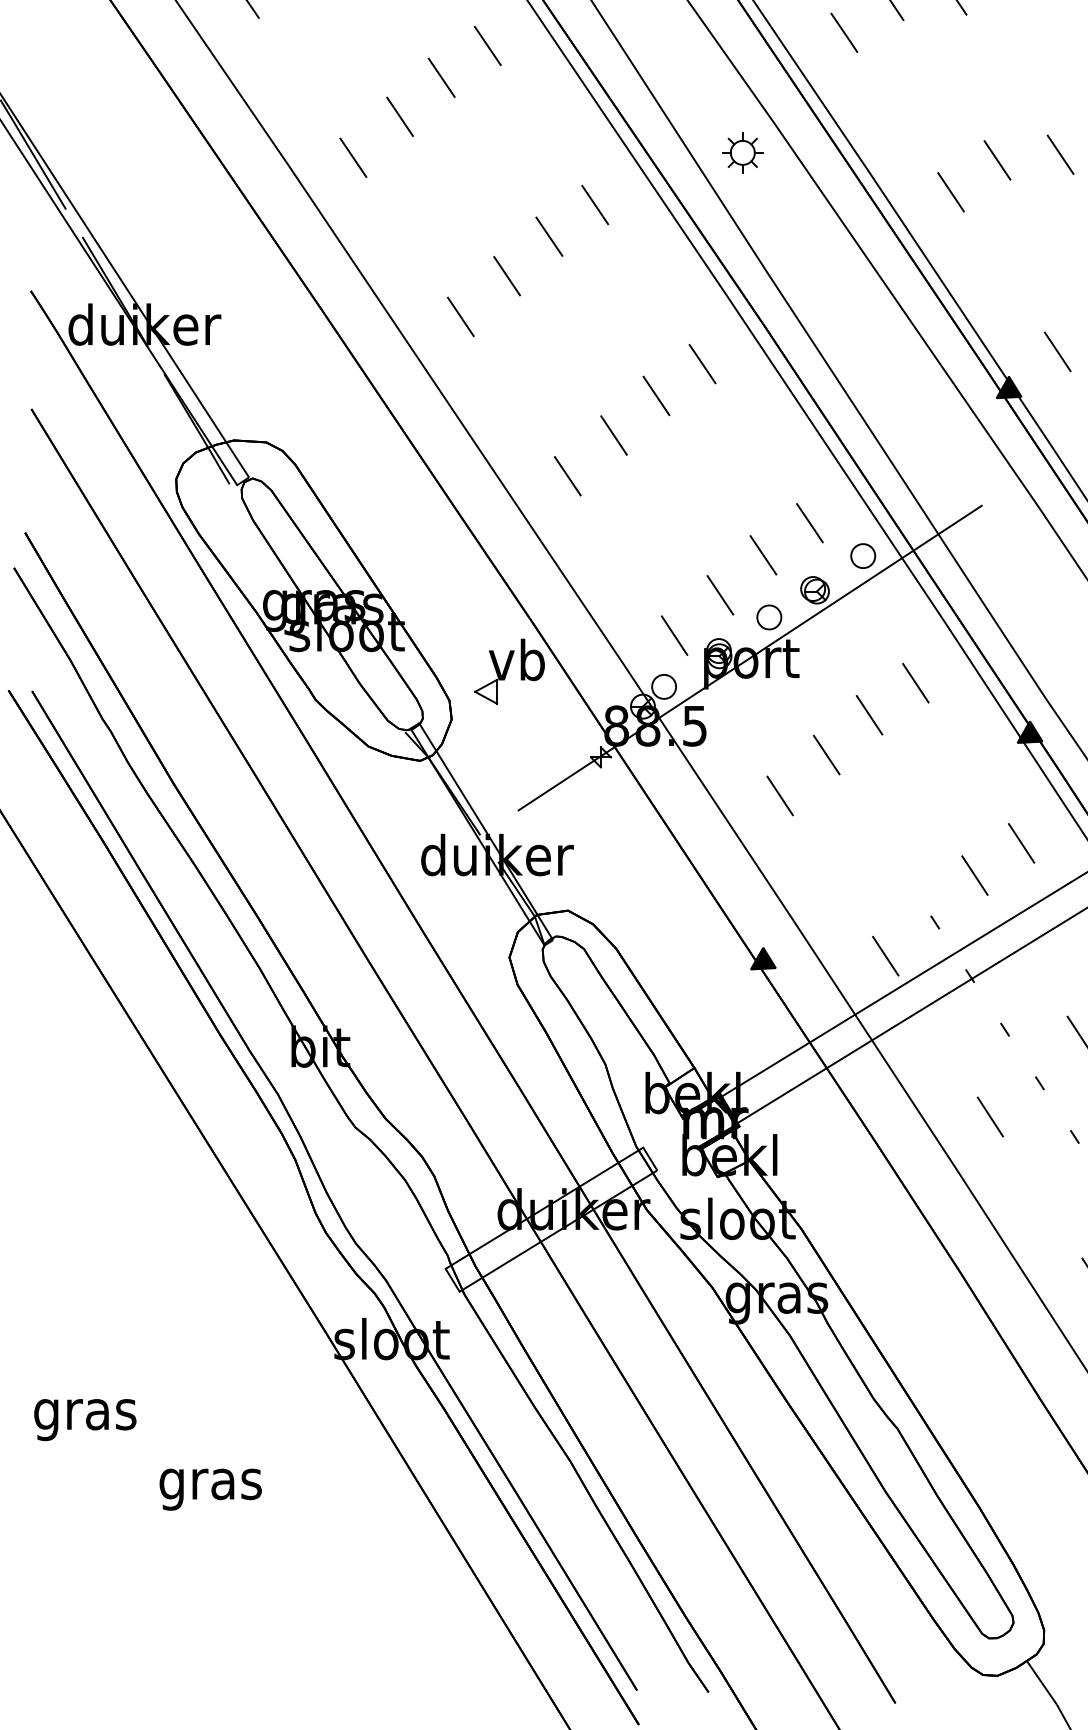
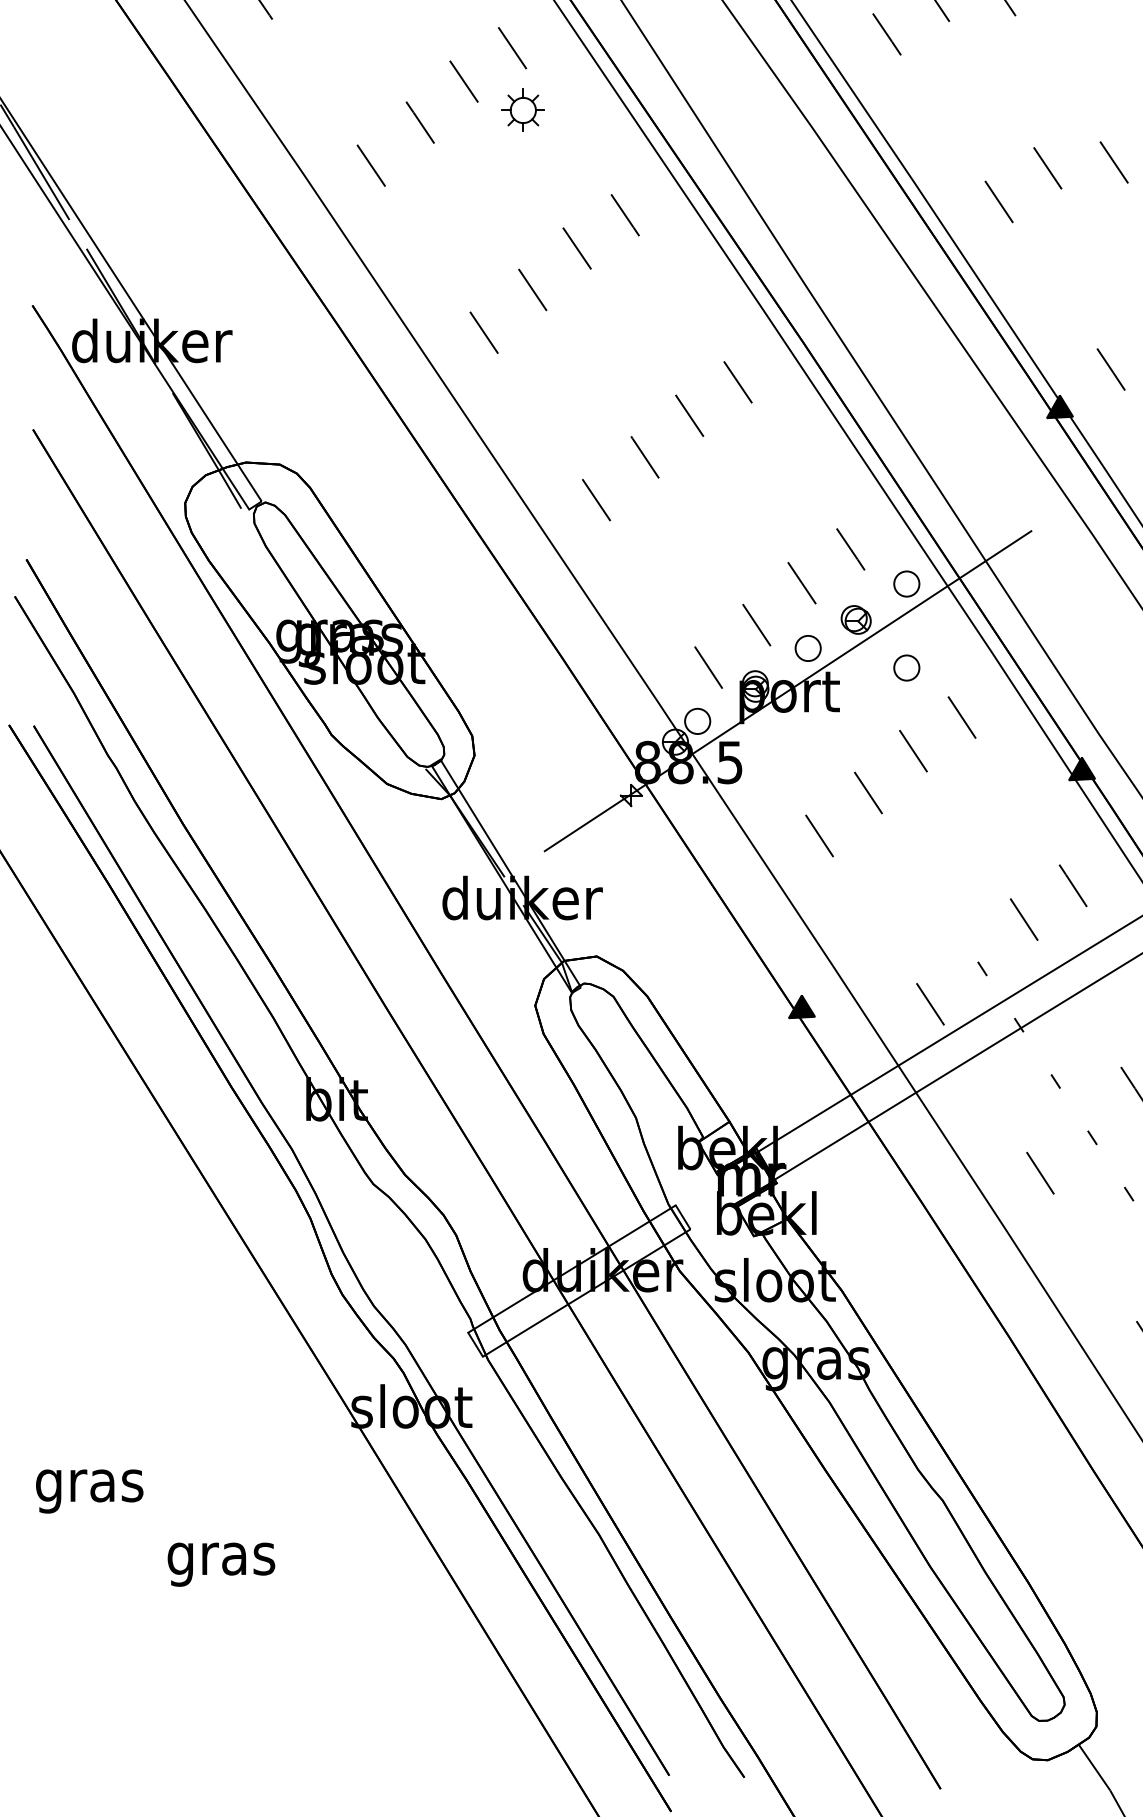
part: (742, 151) -> (522, 109), moved
part: (862, 635) -> (906, 667), added
part: (509, 671) -> (535, 705), removed

